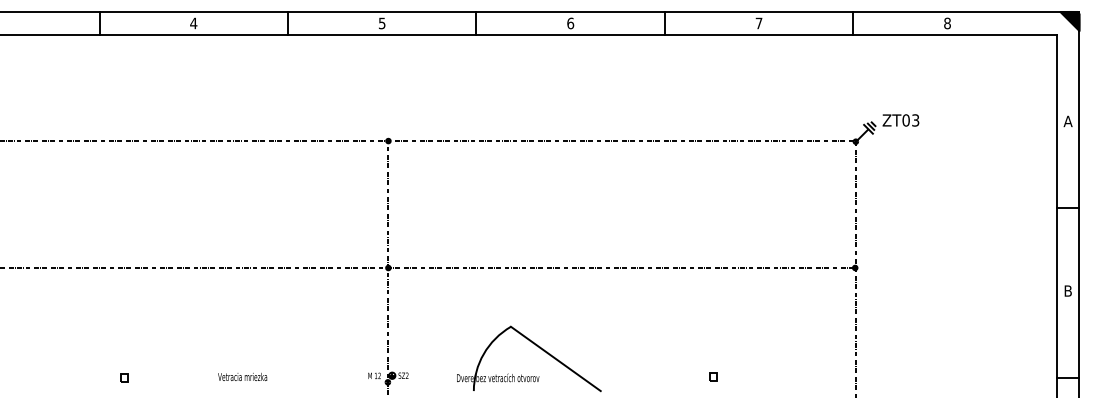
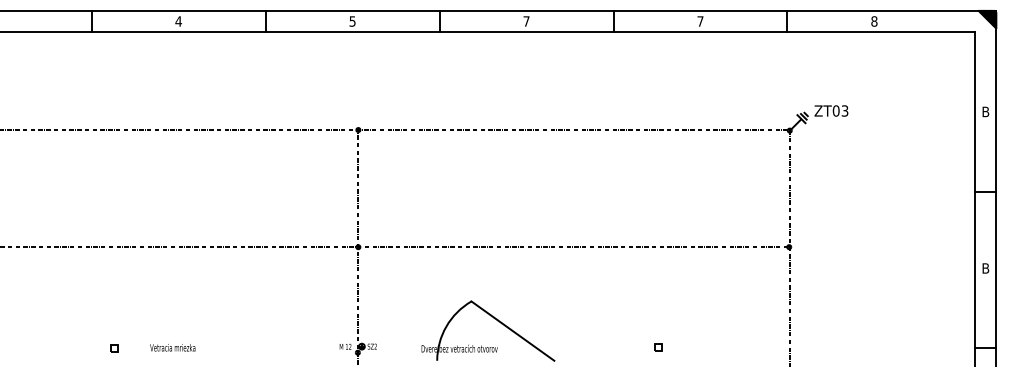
text: (570, 23) -> (526, 21), 6 -> 7
text: (1067, 120) -> (985, 111), A -> B
text: (242, 376) -> (172, 347), moved

